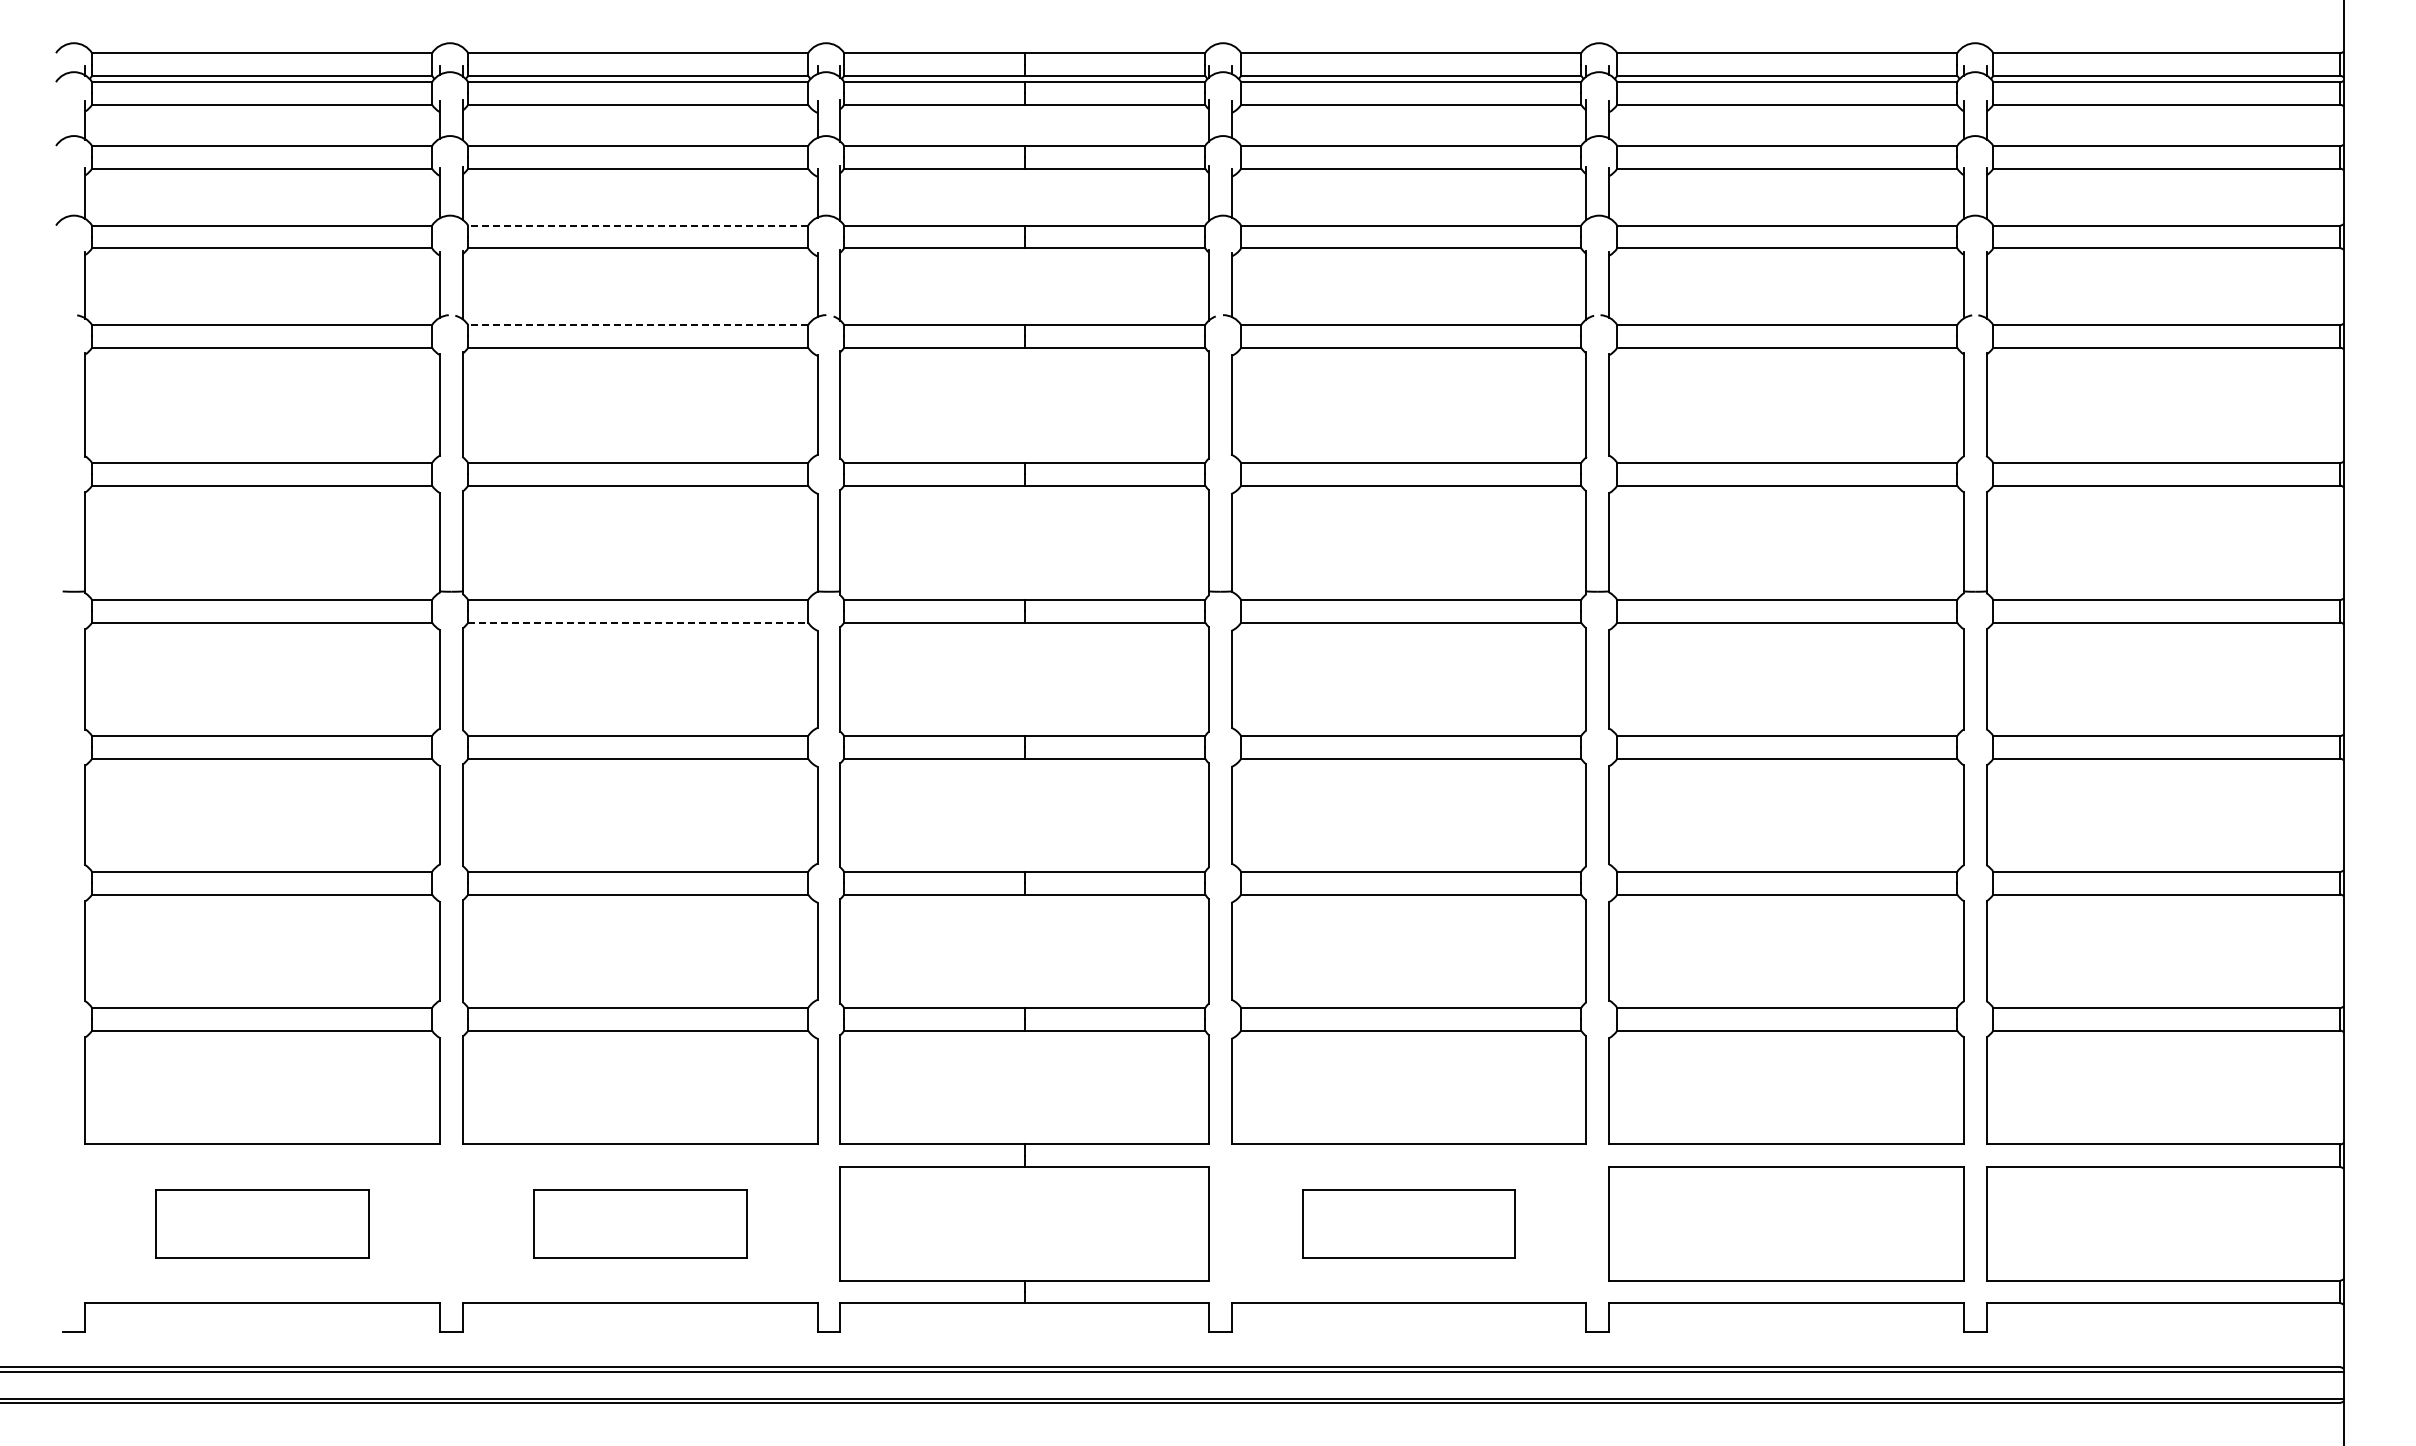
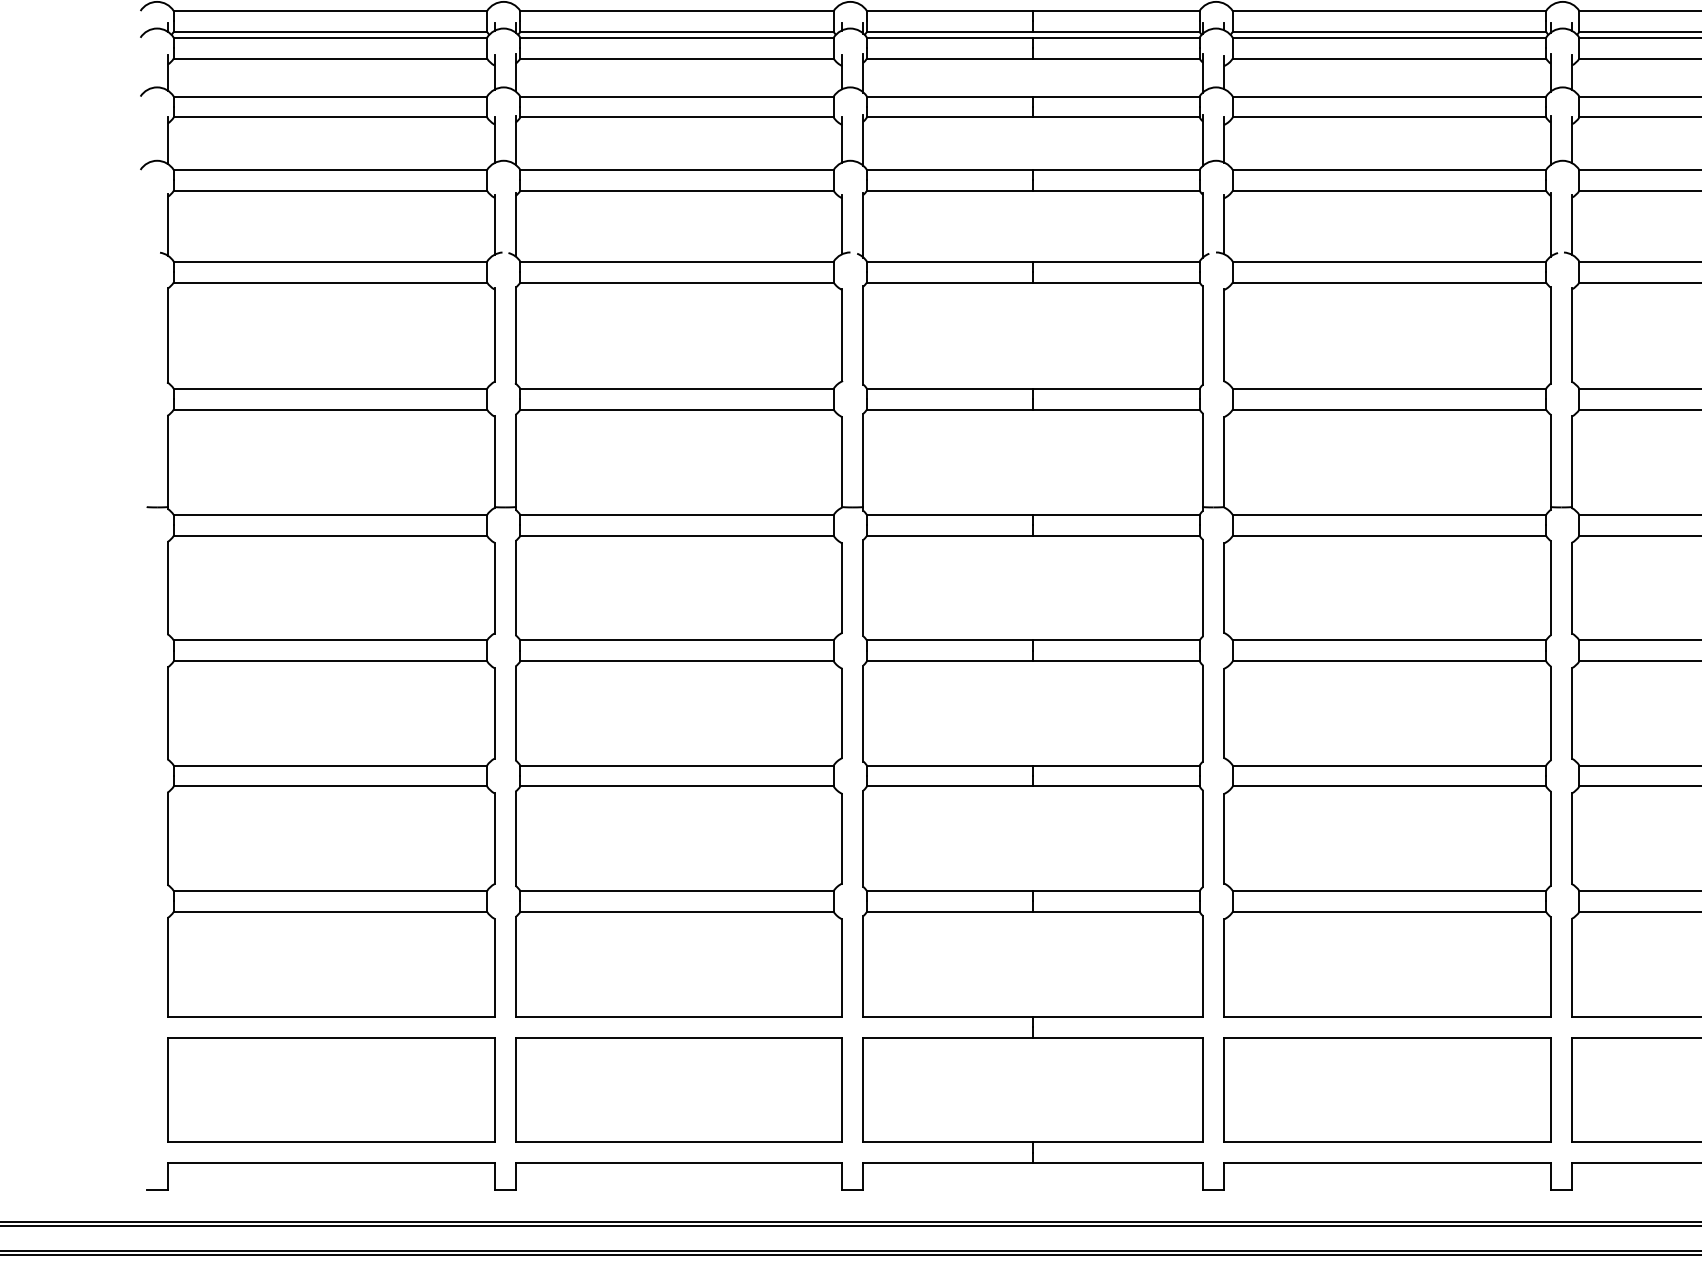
line: (637, 225) -> (676, 169), dashed -> solid
line: (637, 325) -> (676, 262), dashed -> solid
line: (638, 622) -> (677, 535), dashed -> solid
part: (262, 1223) -> (330, 1089), size x1.67
part: (640, 1223) -> (679, 1089), size x1.67
part: (1408, 1223) -> (1386, 1089), size x1.67

